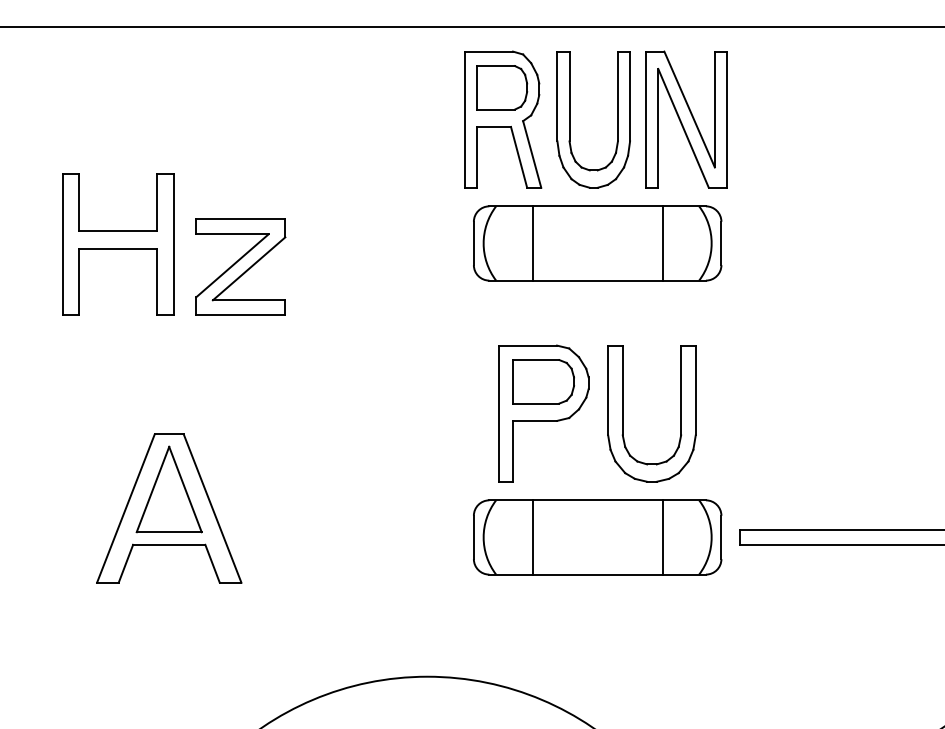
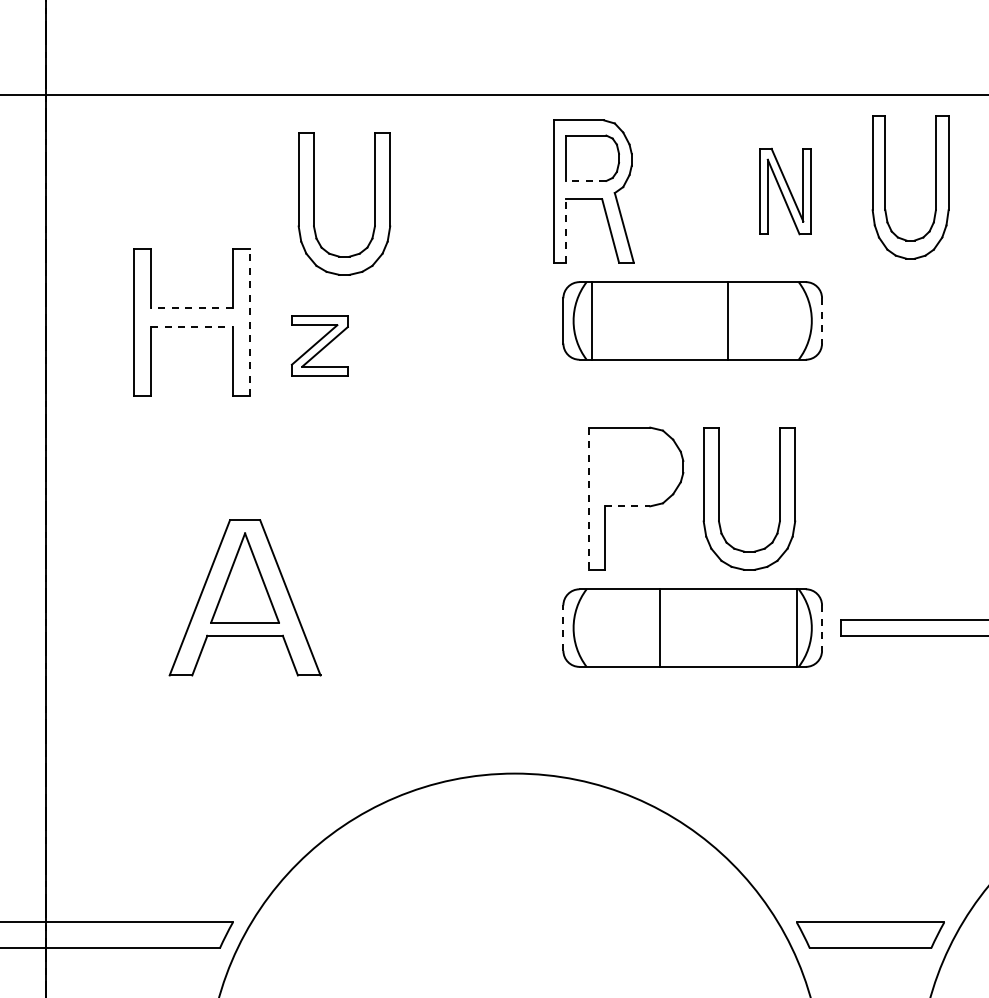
line: (495, 109) -> (585, 180), solid -> dashed
part: (569, 119) -> (885, 187), moved
part: (686, 119) -> (785, 191), size x0.6
part: (235, 131) -> (314, 203), added
line: (476, 156) -> (566, 230), solid -> dashed
line: (117, 231) -> (191, 308), solid -> dashed
line: (532, 243) -> (591, 320), moved
line: (662, 243) -> (727, 320), moved
line: (721, 243) -> (822, 320), solid -> dashed
line: (174, 244) -> (250, 322), solid -> dashed
line: (117, 249) -> (191, 327), solid -> dashed
part: (240, 267) -> (319, 345), size x0.6
part: (543, 381) -> (636, 465), removed
line: (498, 414) -> (589, 499), solid -> dashed
line: (535, 421) -> (627, 506), solid -> dashed
line: (532, 536) -> (659, 627), moved
line: (662, 536) -> (796, 627), moved
line: (473, 537) -> (563, 628), solid -> dashed
line: (721, 537) -> (822, 628), solid -> dashed

